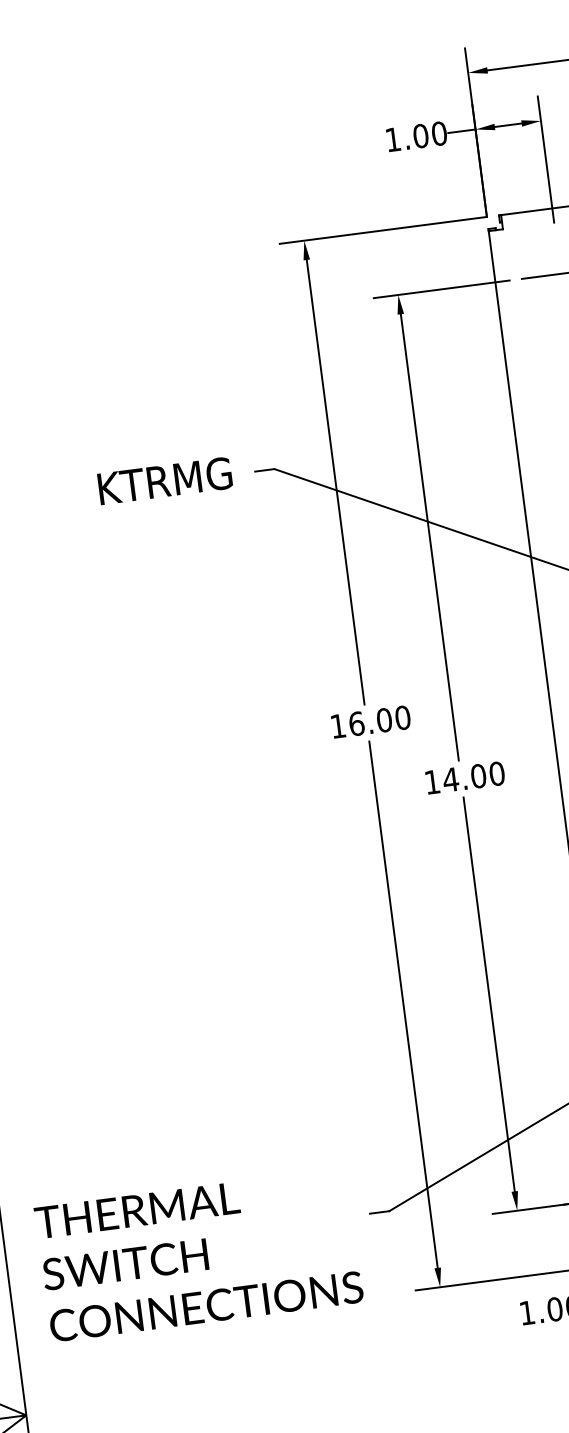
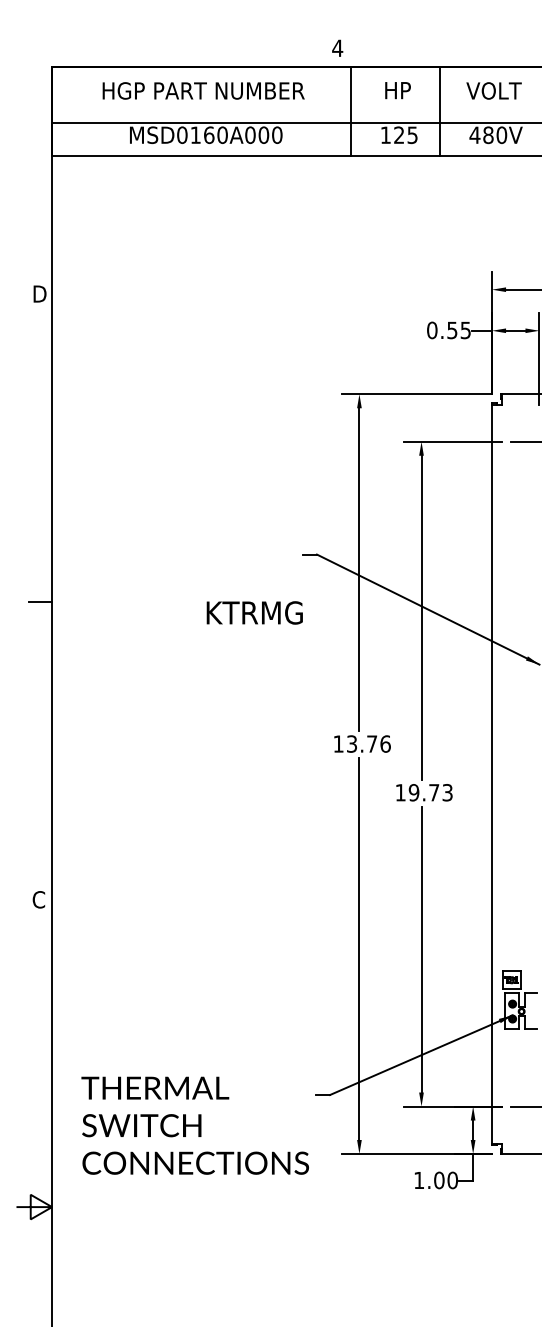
text: (416, 136) -> (449, 330), 1.00 -> 0.55
text: (164, 480) -> (254, 612), moved
text: (379, 720) -> (368, 743), 16.00 -> 13.76
text: (473, 776) -> (430, 792), 14.00 -> 19.73
text: (197, 1254) -> (194, 1125), moved

